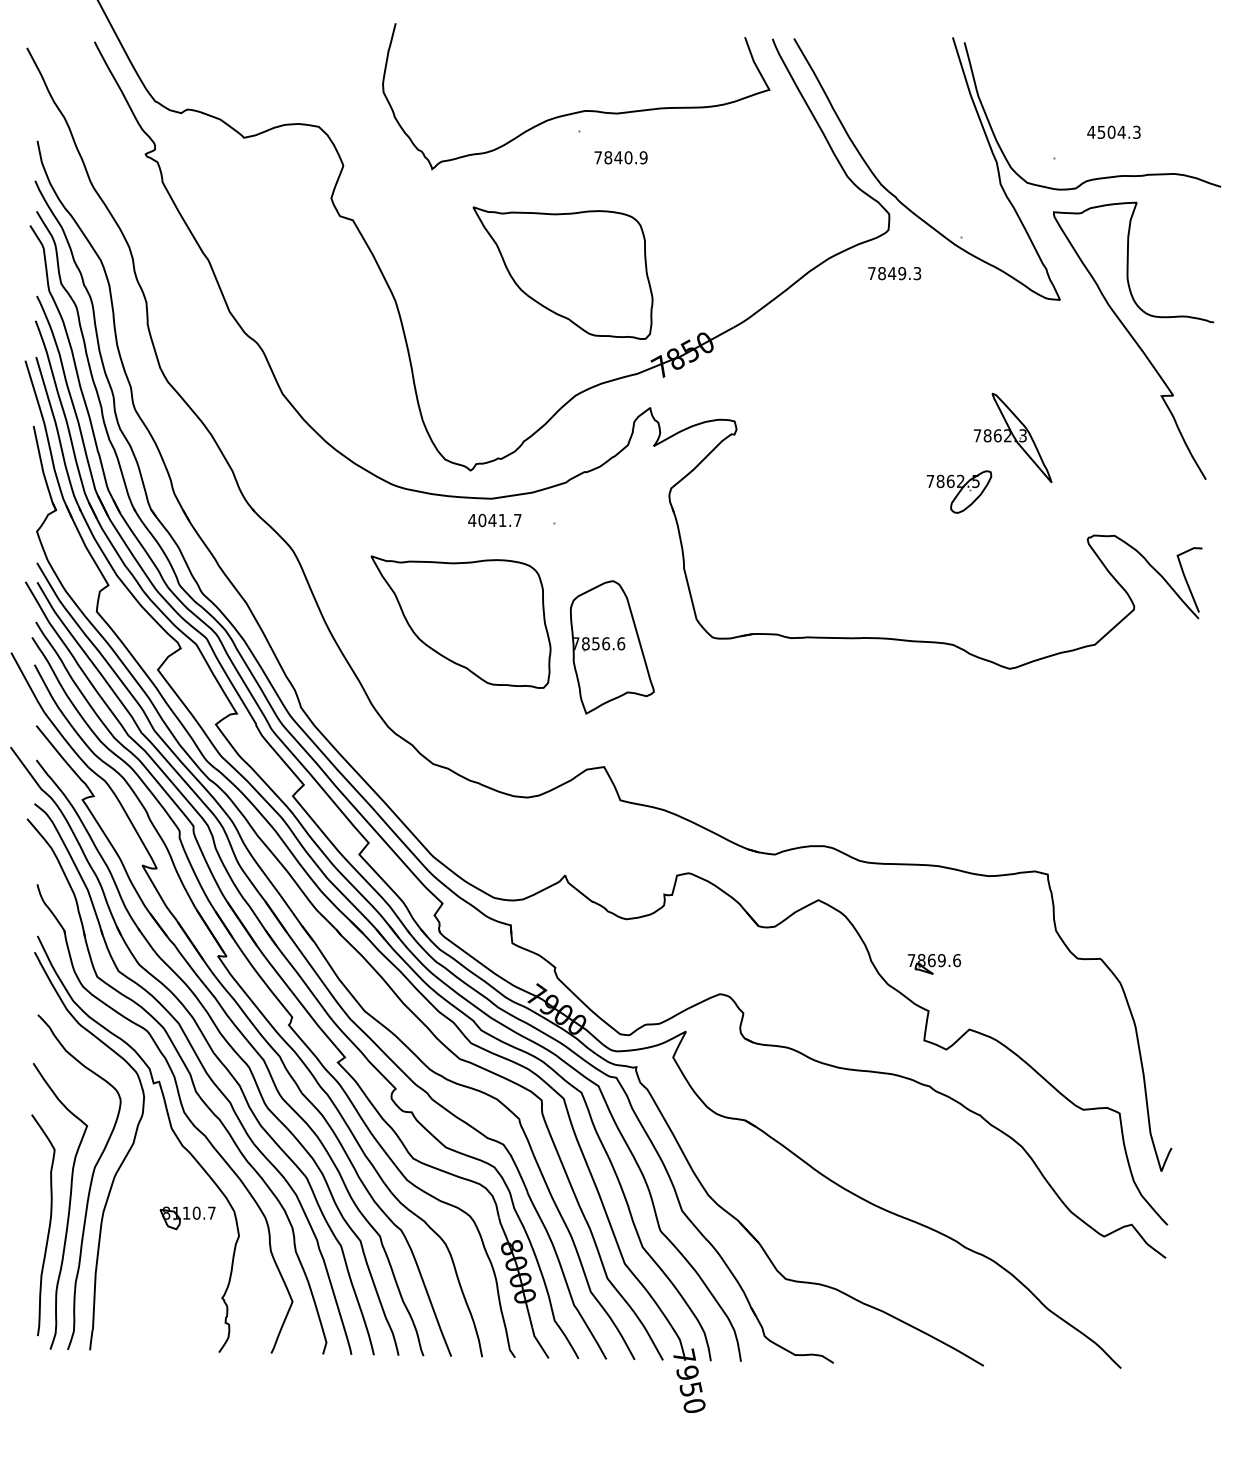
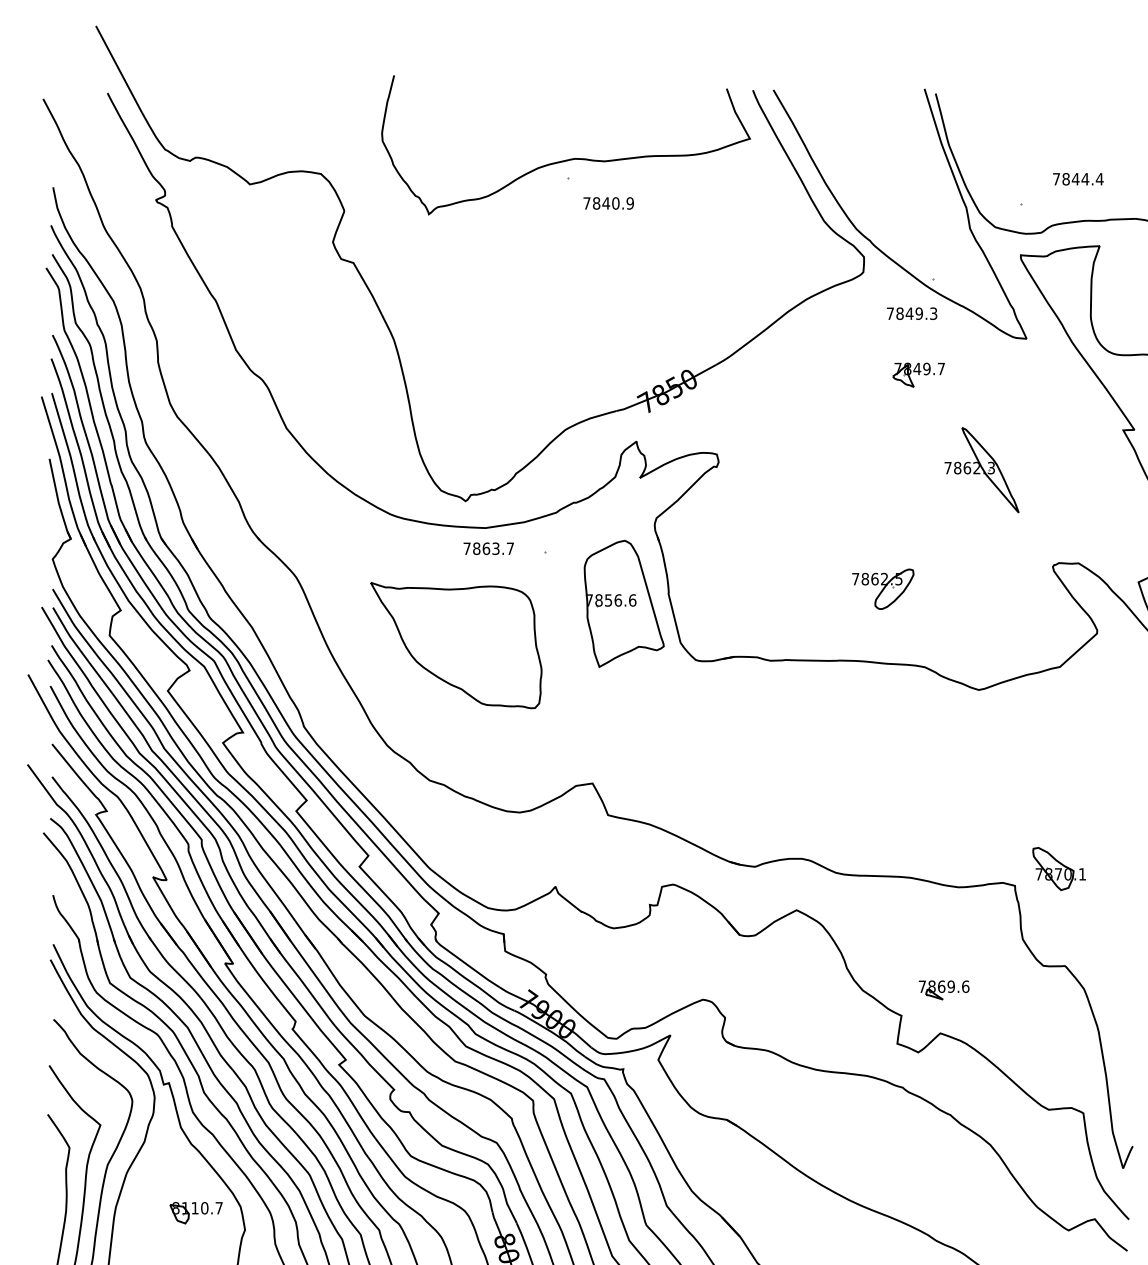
text: (1113, 131) -> (1077, 178), 4504.3 -> 7844.4
part: (562, 272) -> (552, 312), removed
text: (894, 273) -> (911, 313), moved
part: (946, 338) -> (918, 375), added
part: (959, 491) -> (883, 588), moved
text: (487, 520) -> (481, 548), 4041.7 -> 7863.7
part: (612, 647) -> (624, 603), moved
part: (1094, 856) -> (1059, 868), added
part: (933, 964) -> (943, 990), moved

